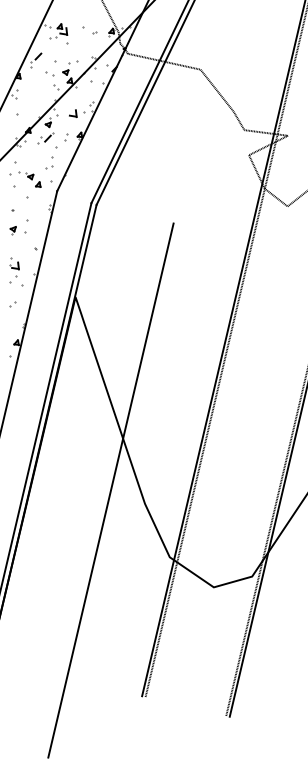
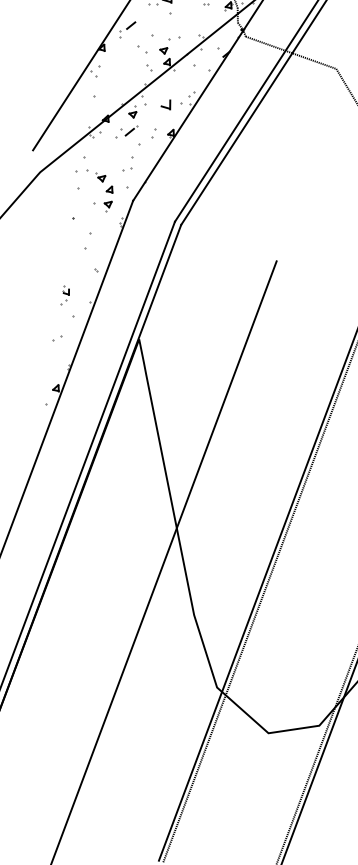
part: (12, 230) -> (106, 205), moved
part: (14, 270) -> (65, 295), size x0.6

